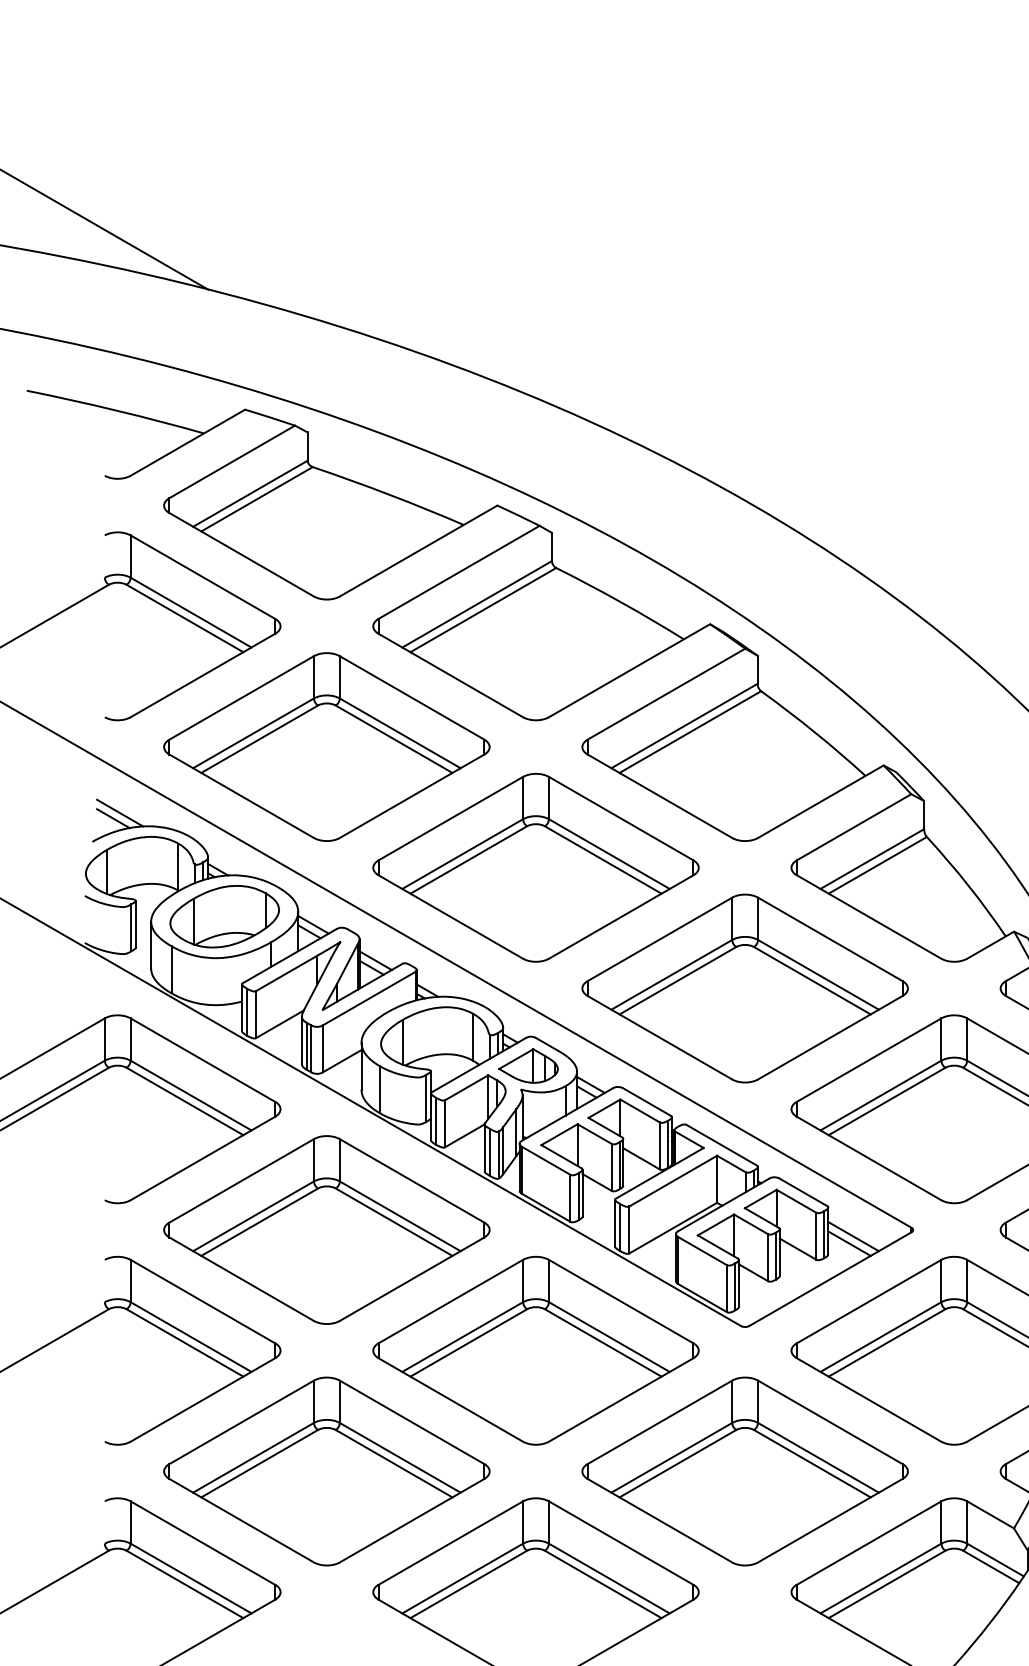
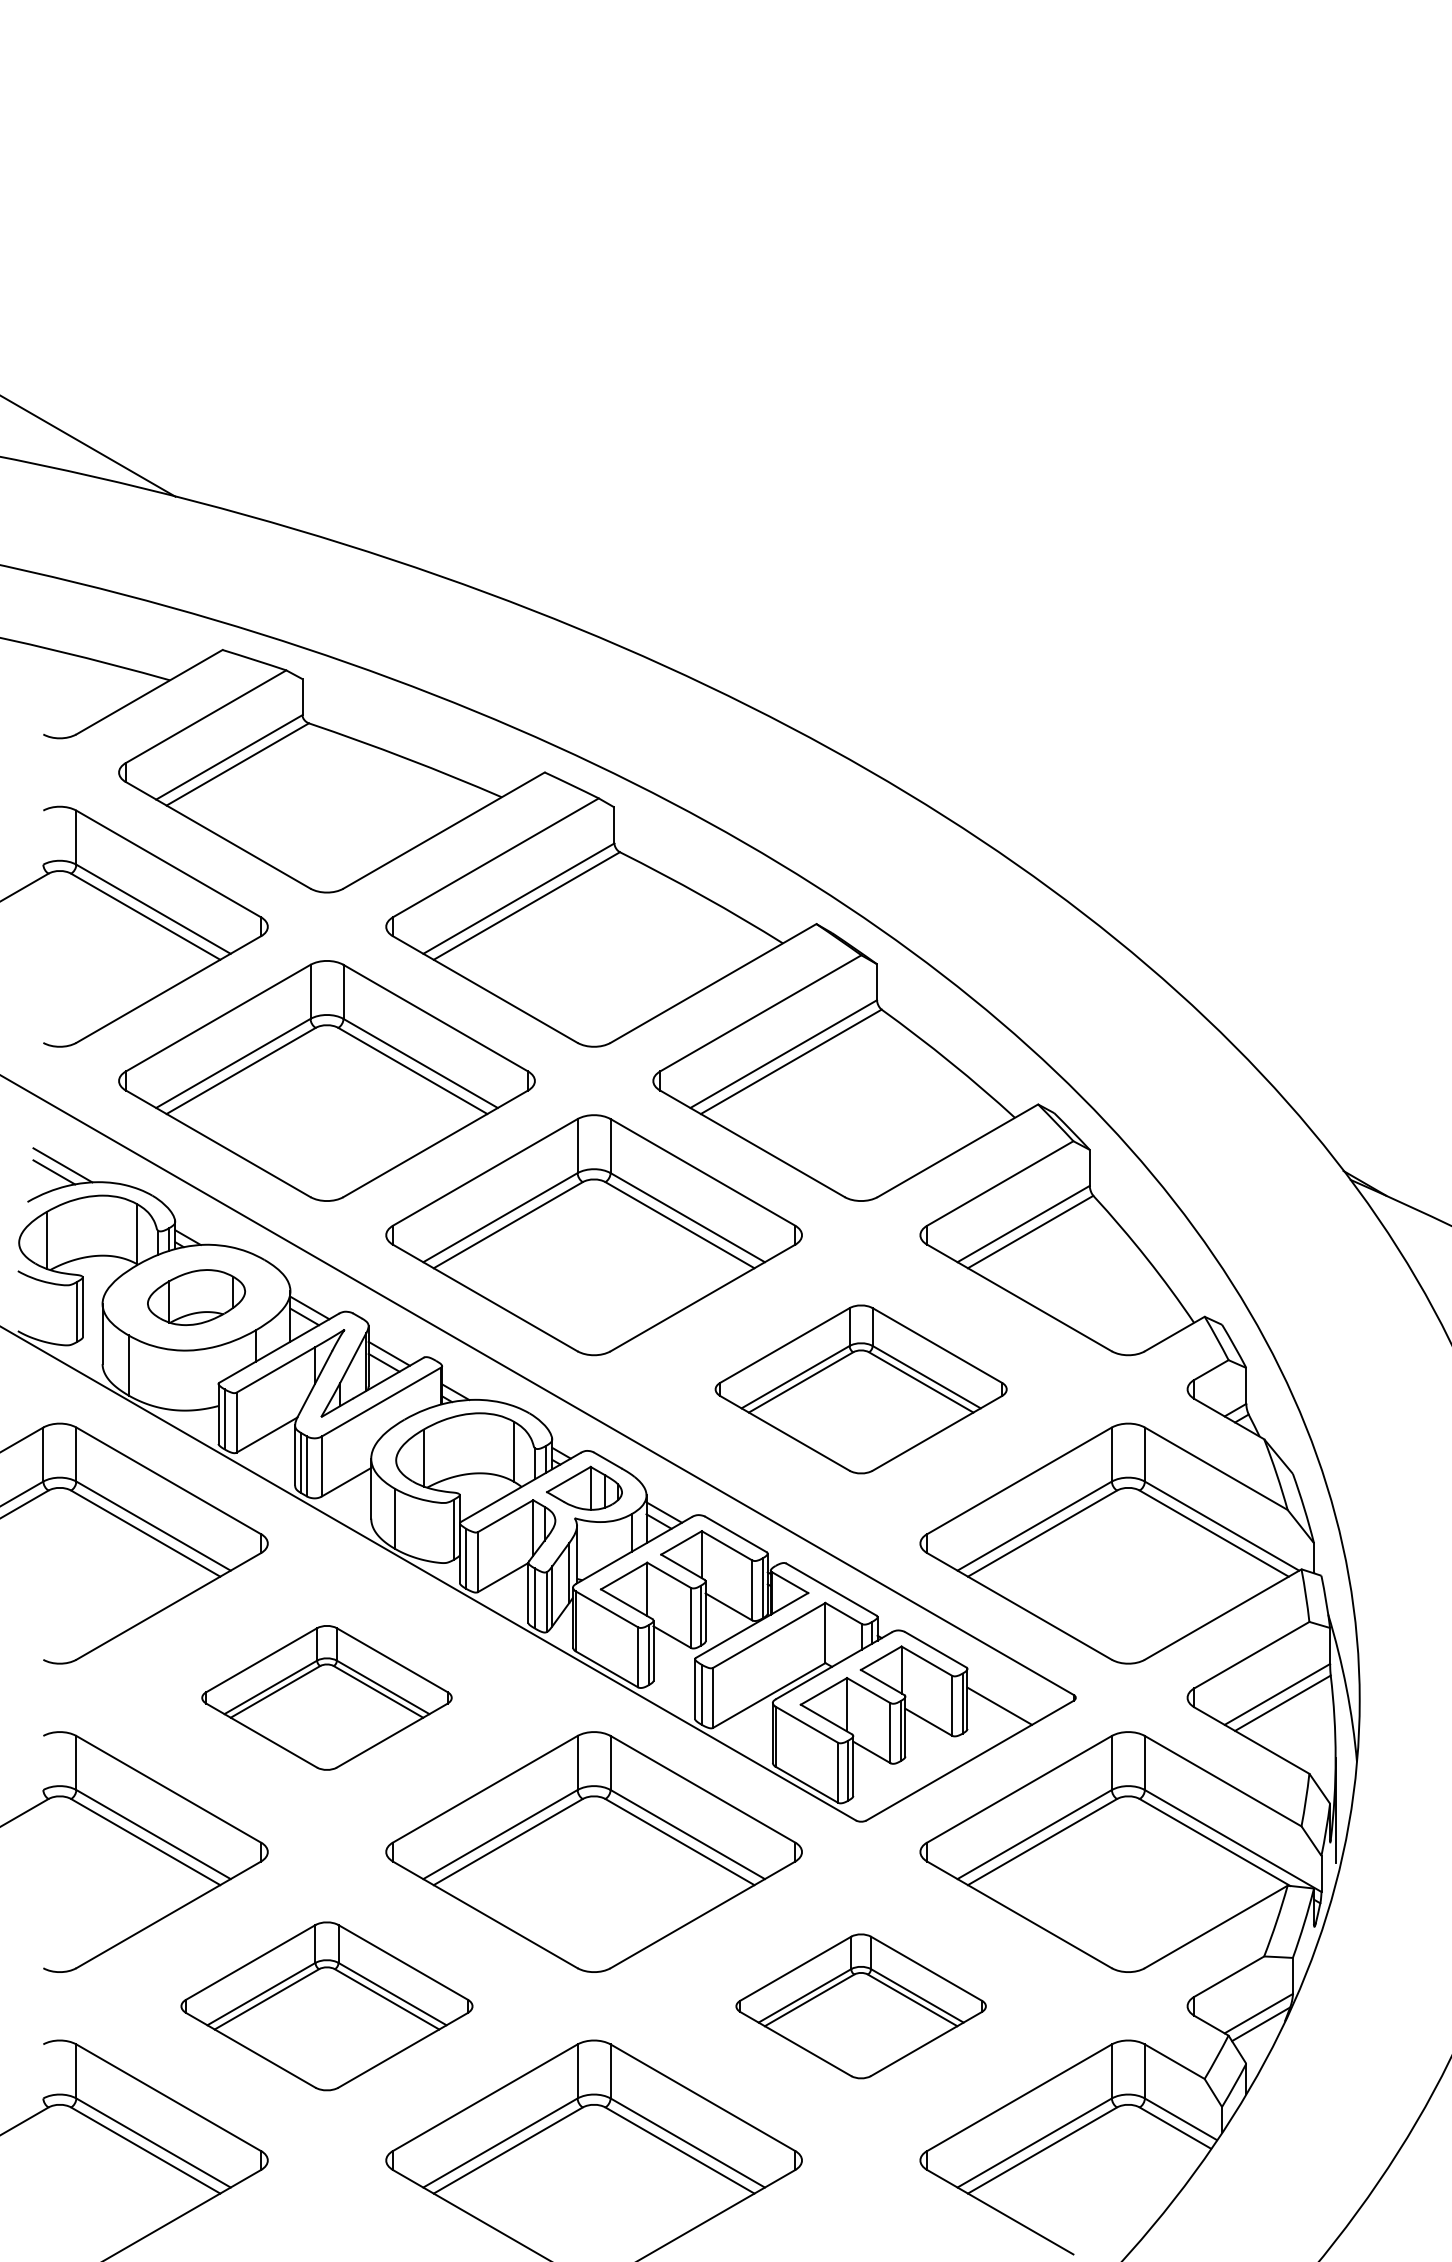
part: (224, 916) -> (196, 1297), size x0.7
part: (744, 988) -> (860, 1389), size x0.7
part: (326, 1229) -> (326, 1697), size x0.6
line: (849, 1243) -> (994, 1714), removed
part: (326, 1471) -> (326, 2006), size x0.7
part: (744, 1471) -> (860, 2006), size x0.6

